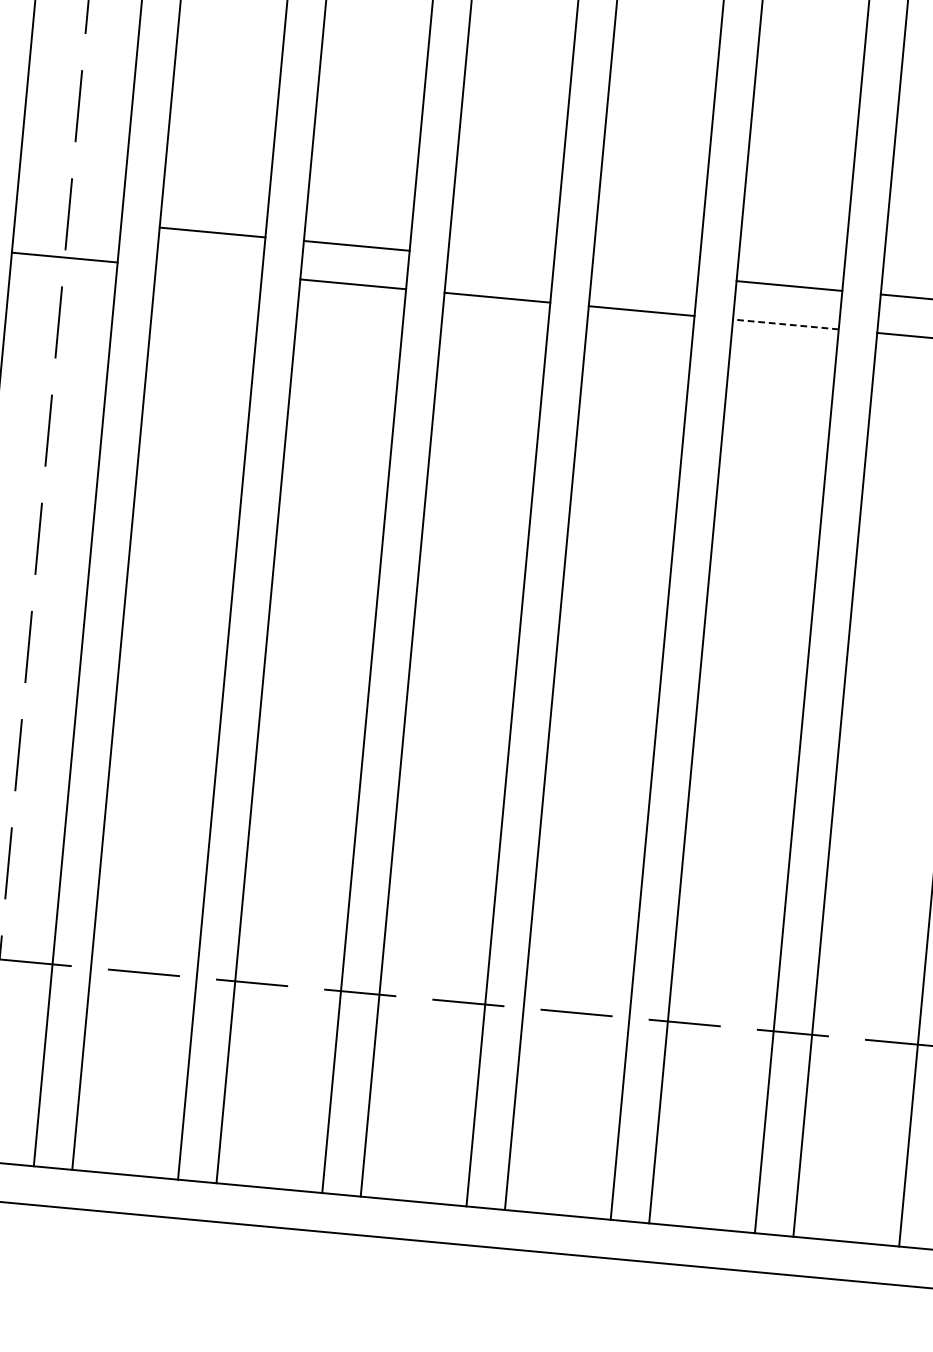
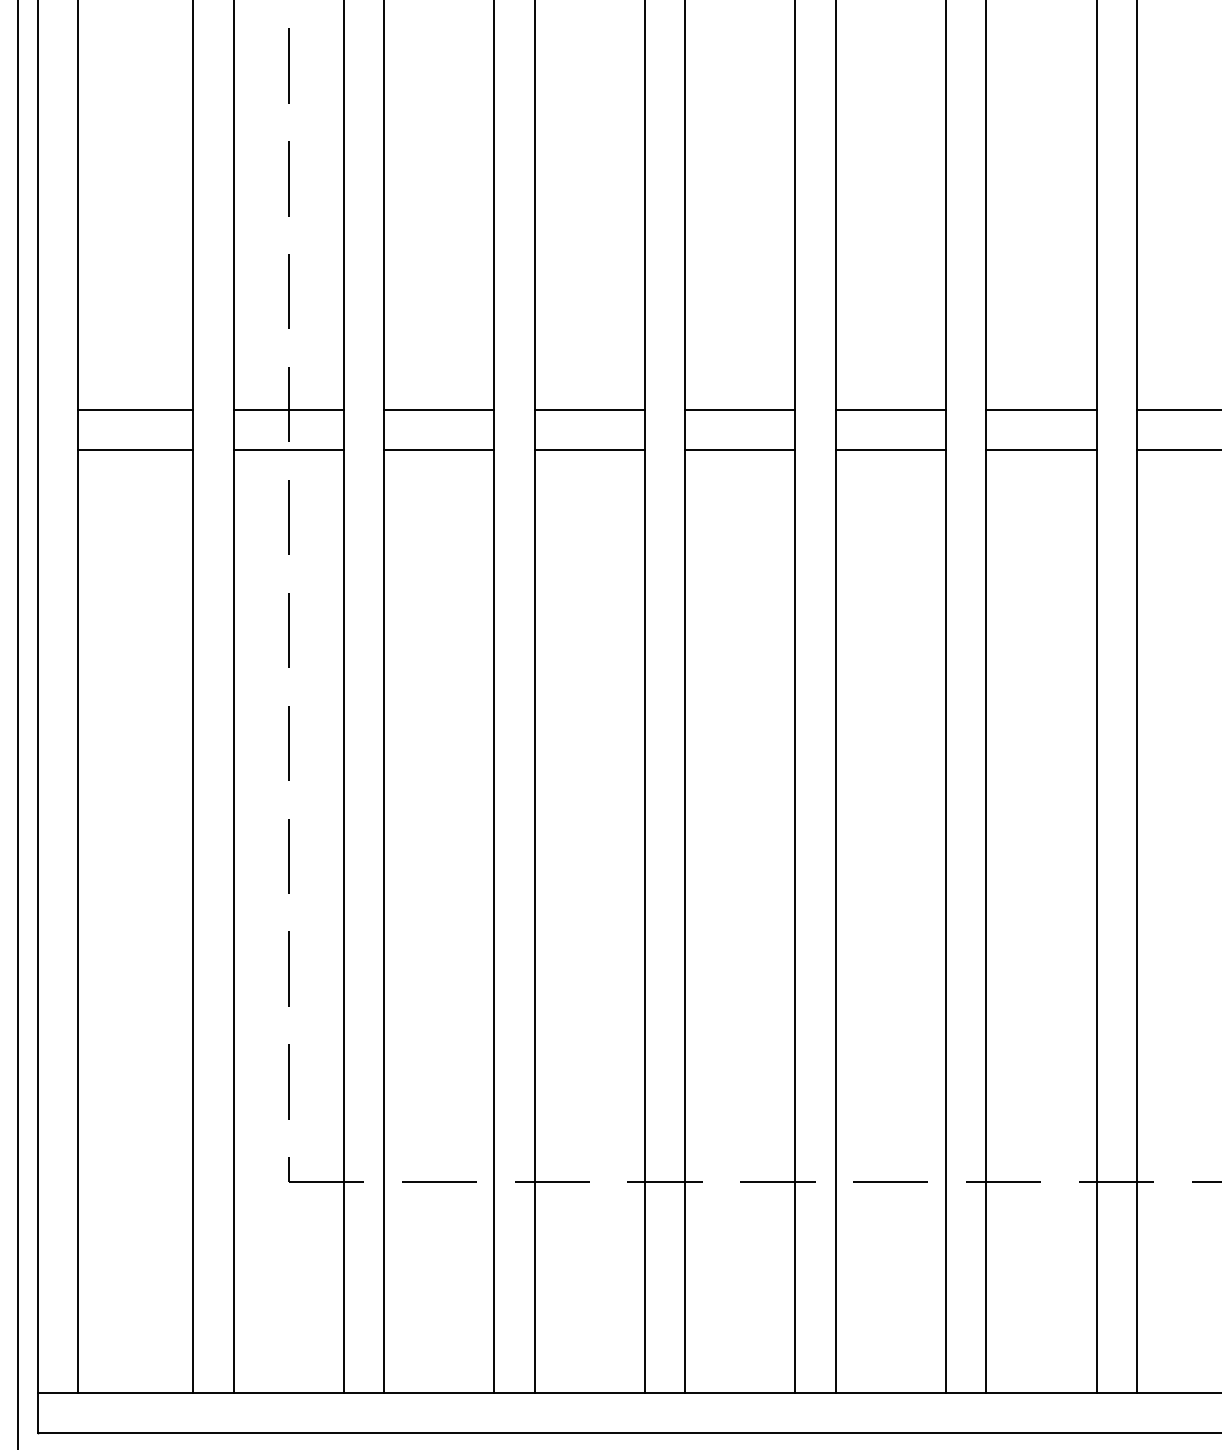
line: (68, 218) -> (288, 409), added
line: (501, 259) -> (740, 409), added
line: (209, 270) -> (439, 449), added
line: (644, 272) -> (890, 409), added
line: (785, 324) -> (1040, 449), dashed -> solid

